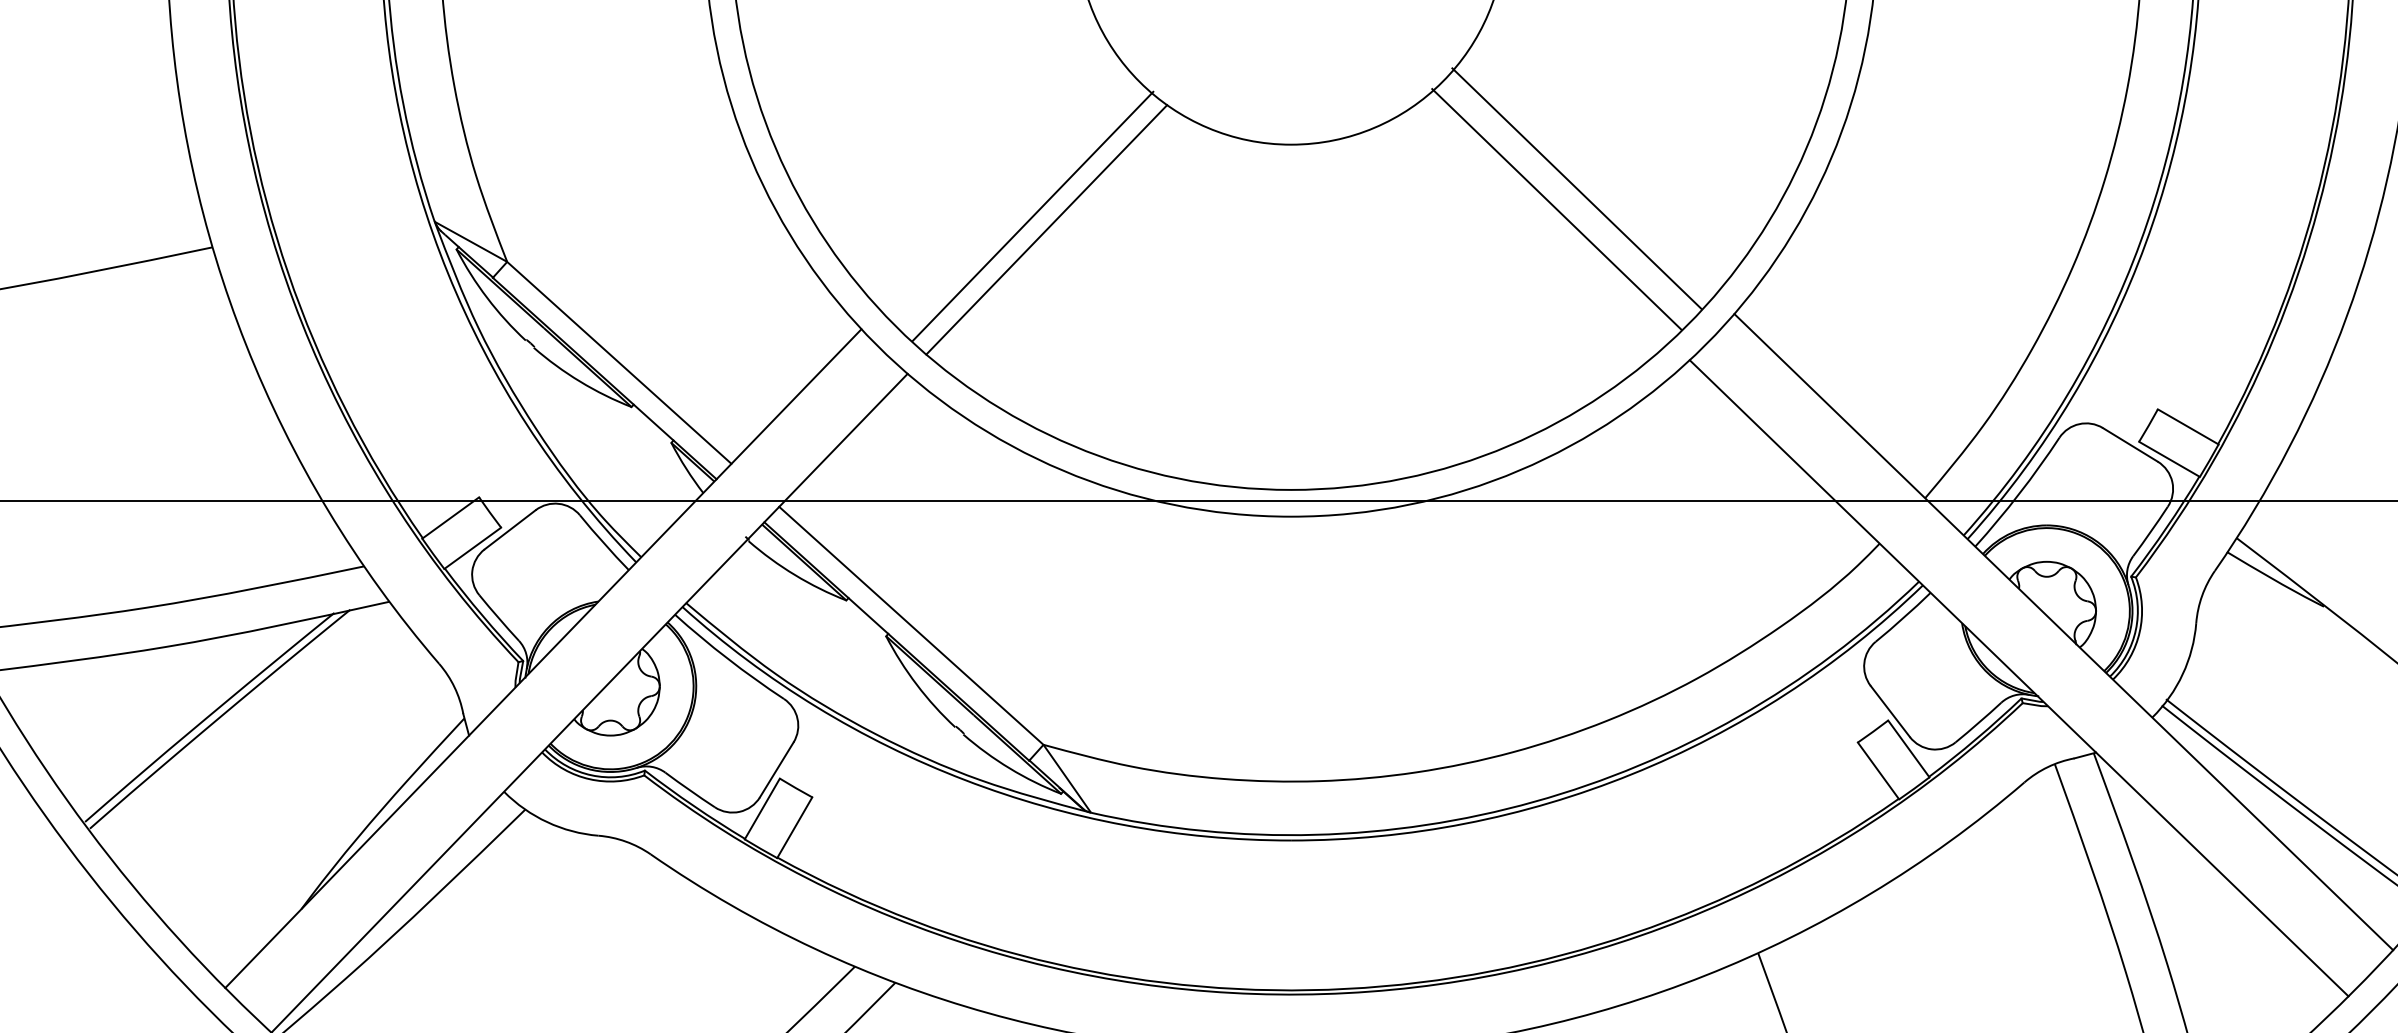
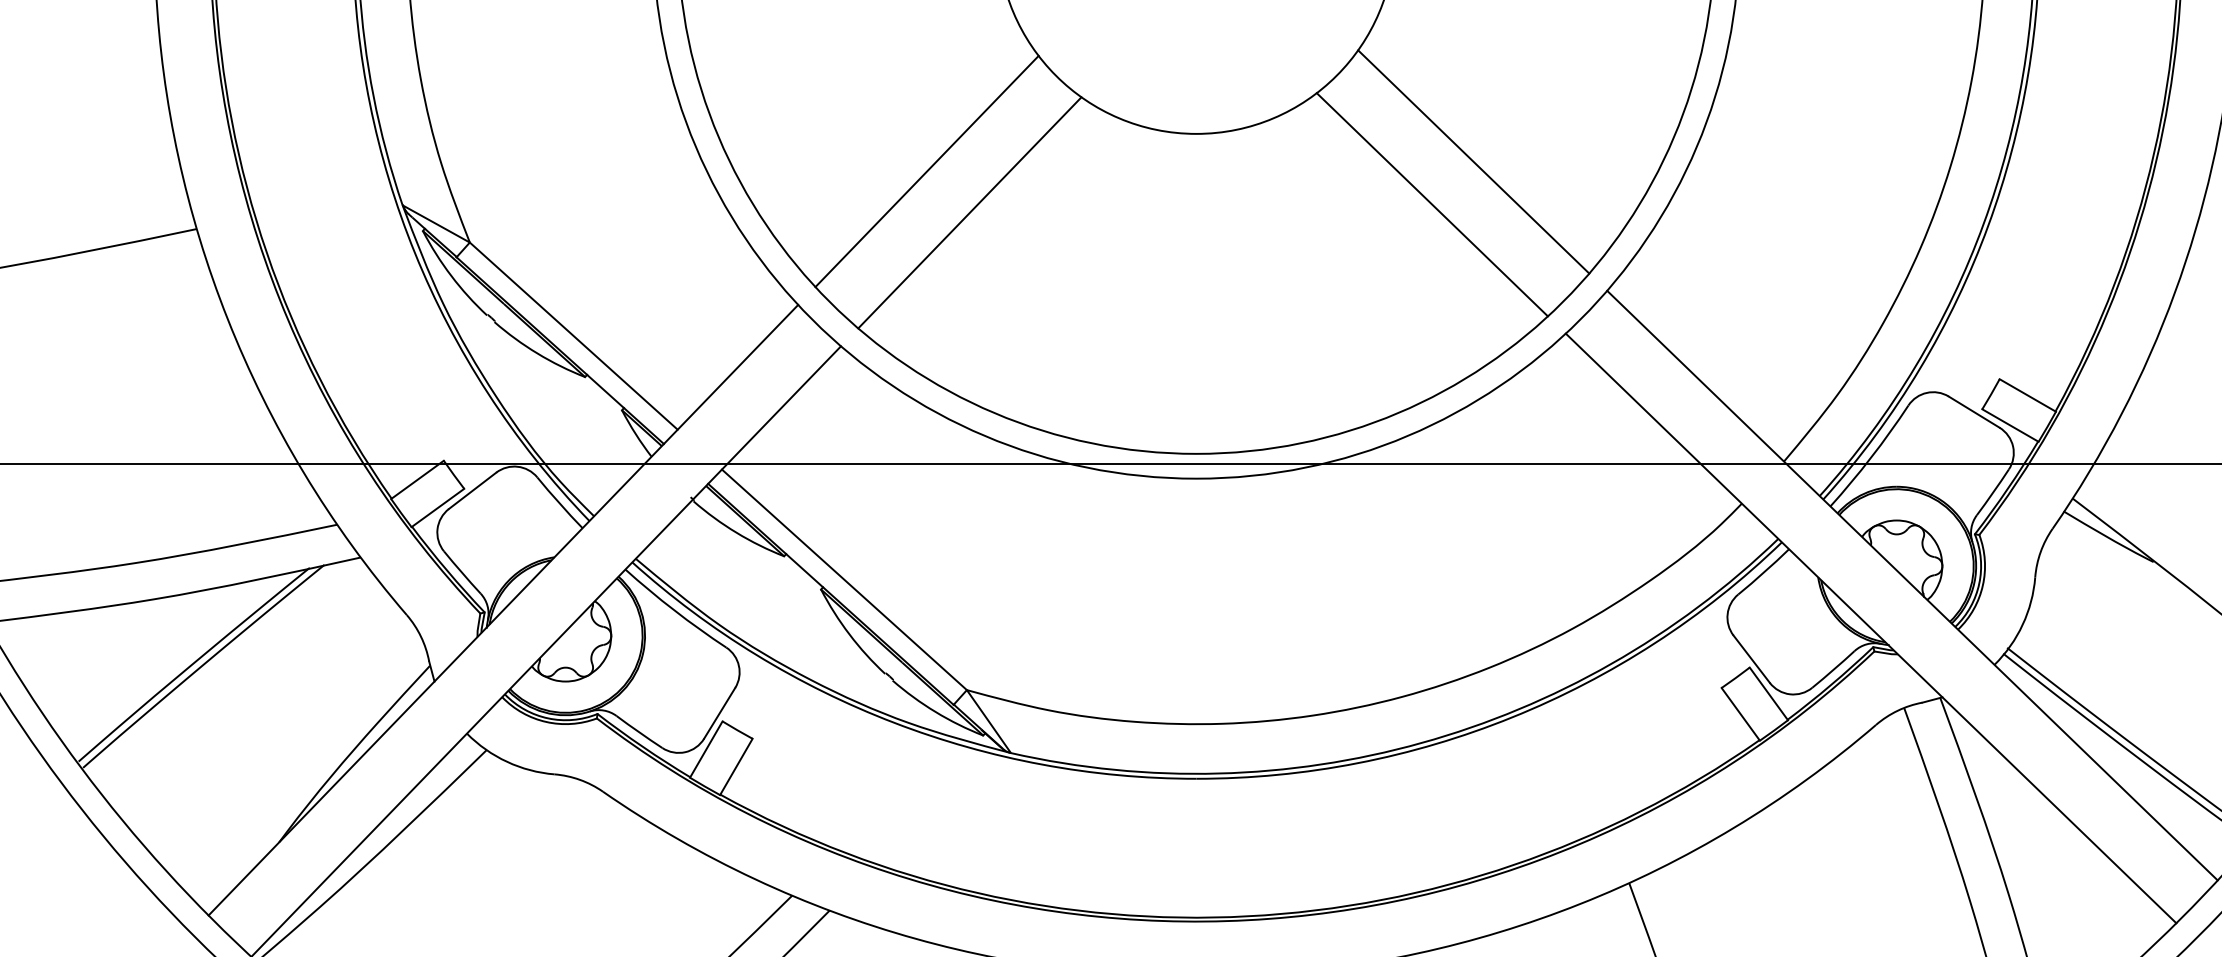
line: (1576, 188) -> (1431, 204), moved
line: (1556, 208) -> (1473, 161), moved
line: (1032, 216) -> (926, 171), moved

